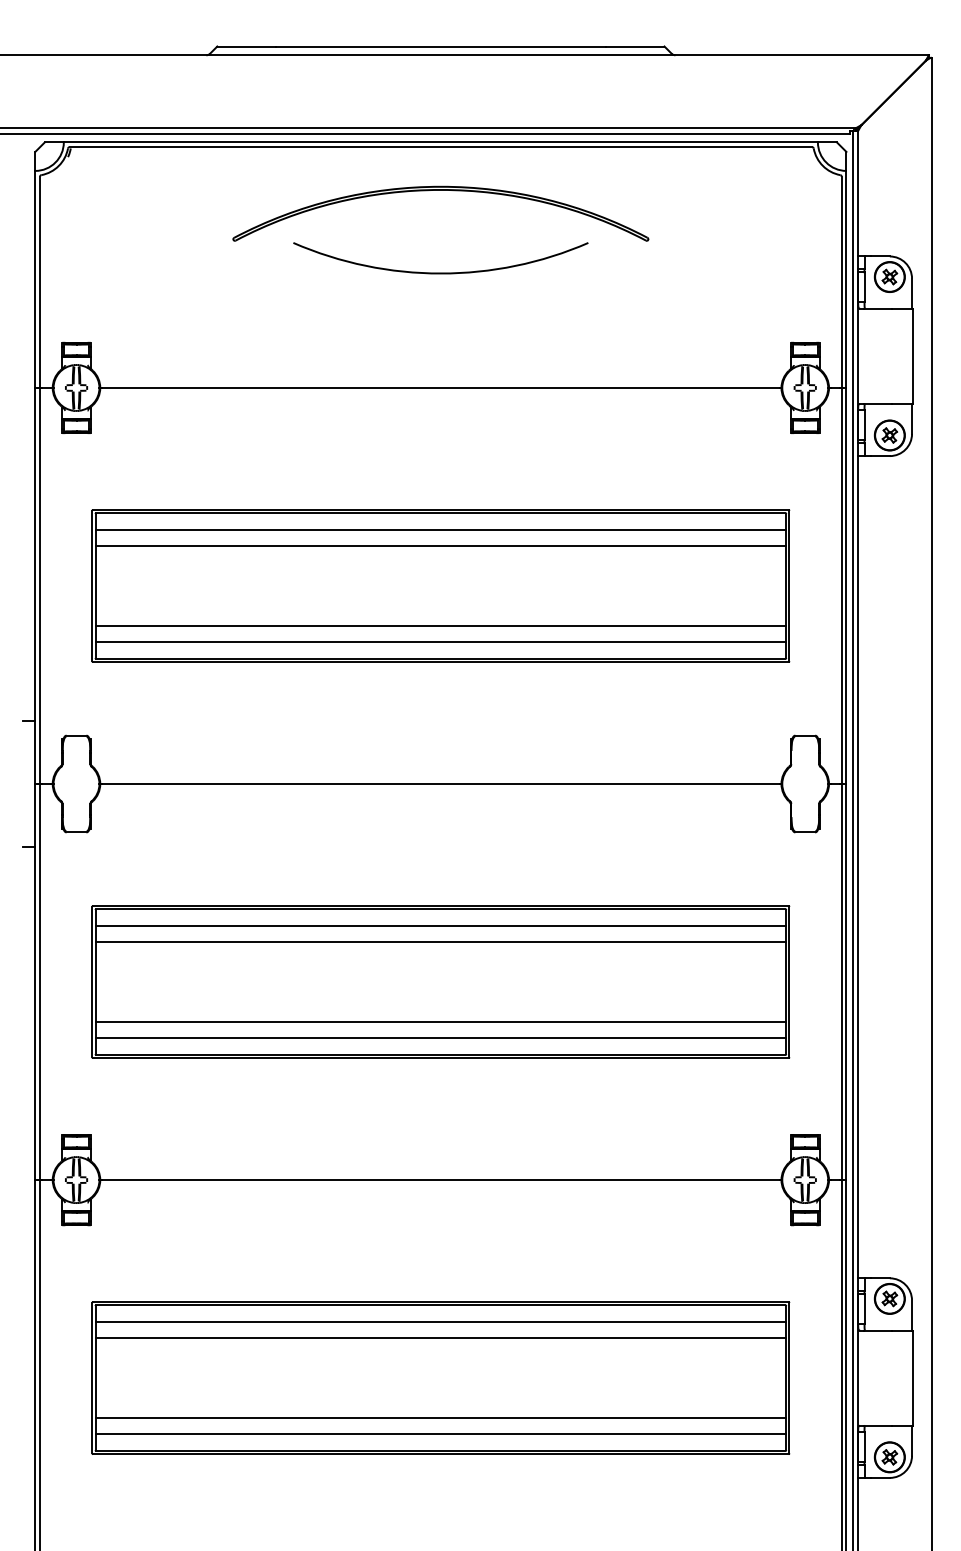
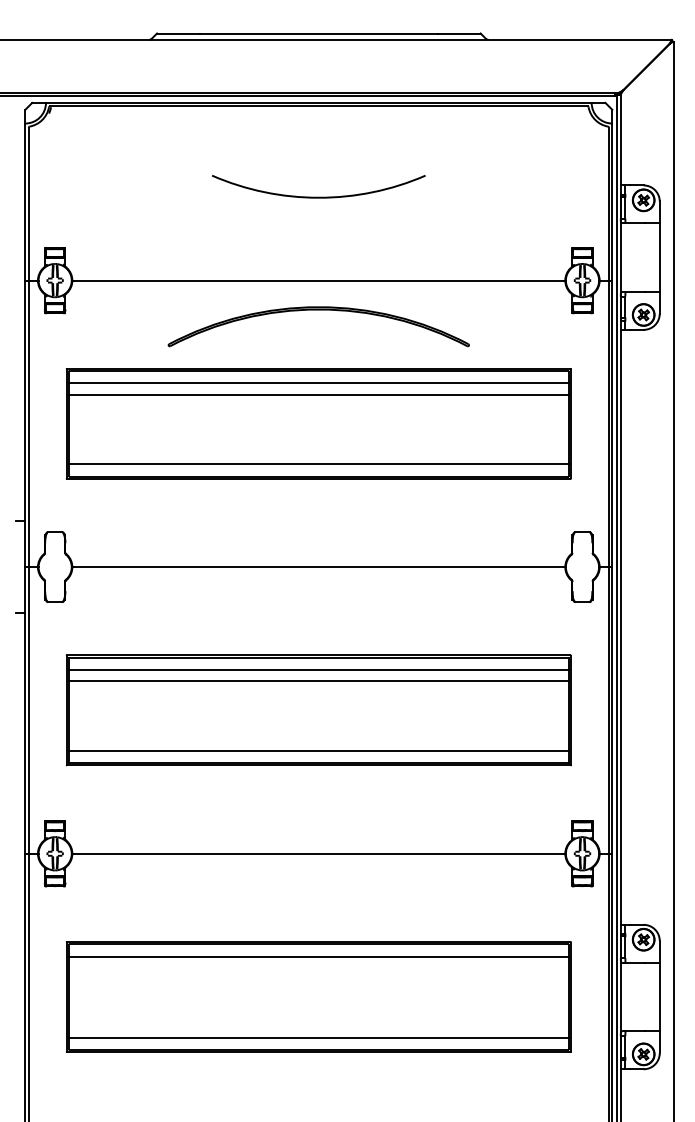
part: (440, 190) -> (318, 309), moved
line: (440, 626) -> (318, 453), removed
line: (440, 1022) -> (318, 739), removed
line: (440, 1337) -> (318, 967), removed
line: (440, 1418) -> (318, 1026), removed

